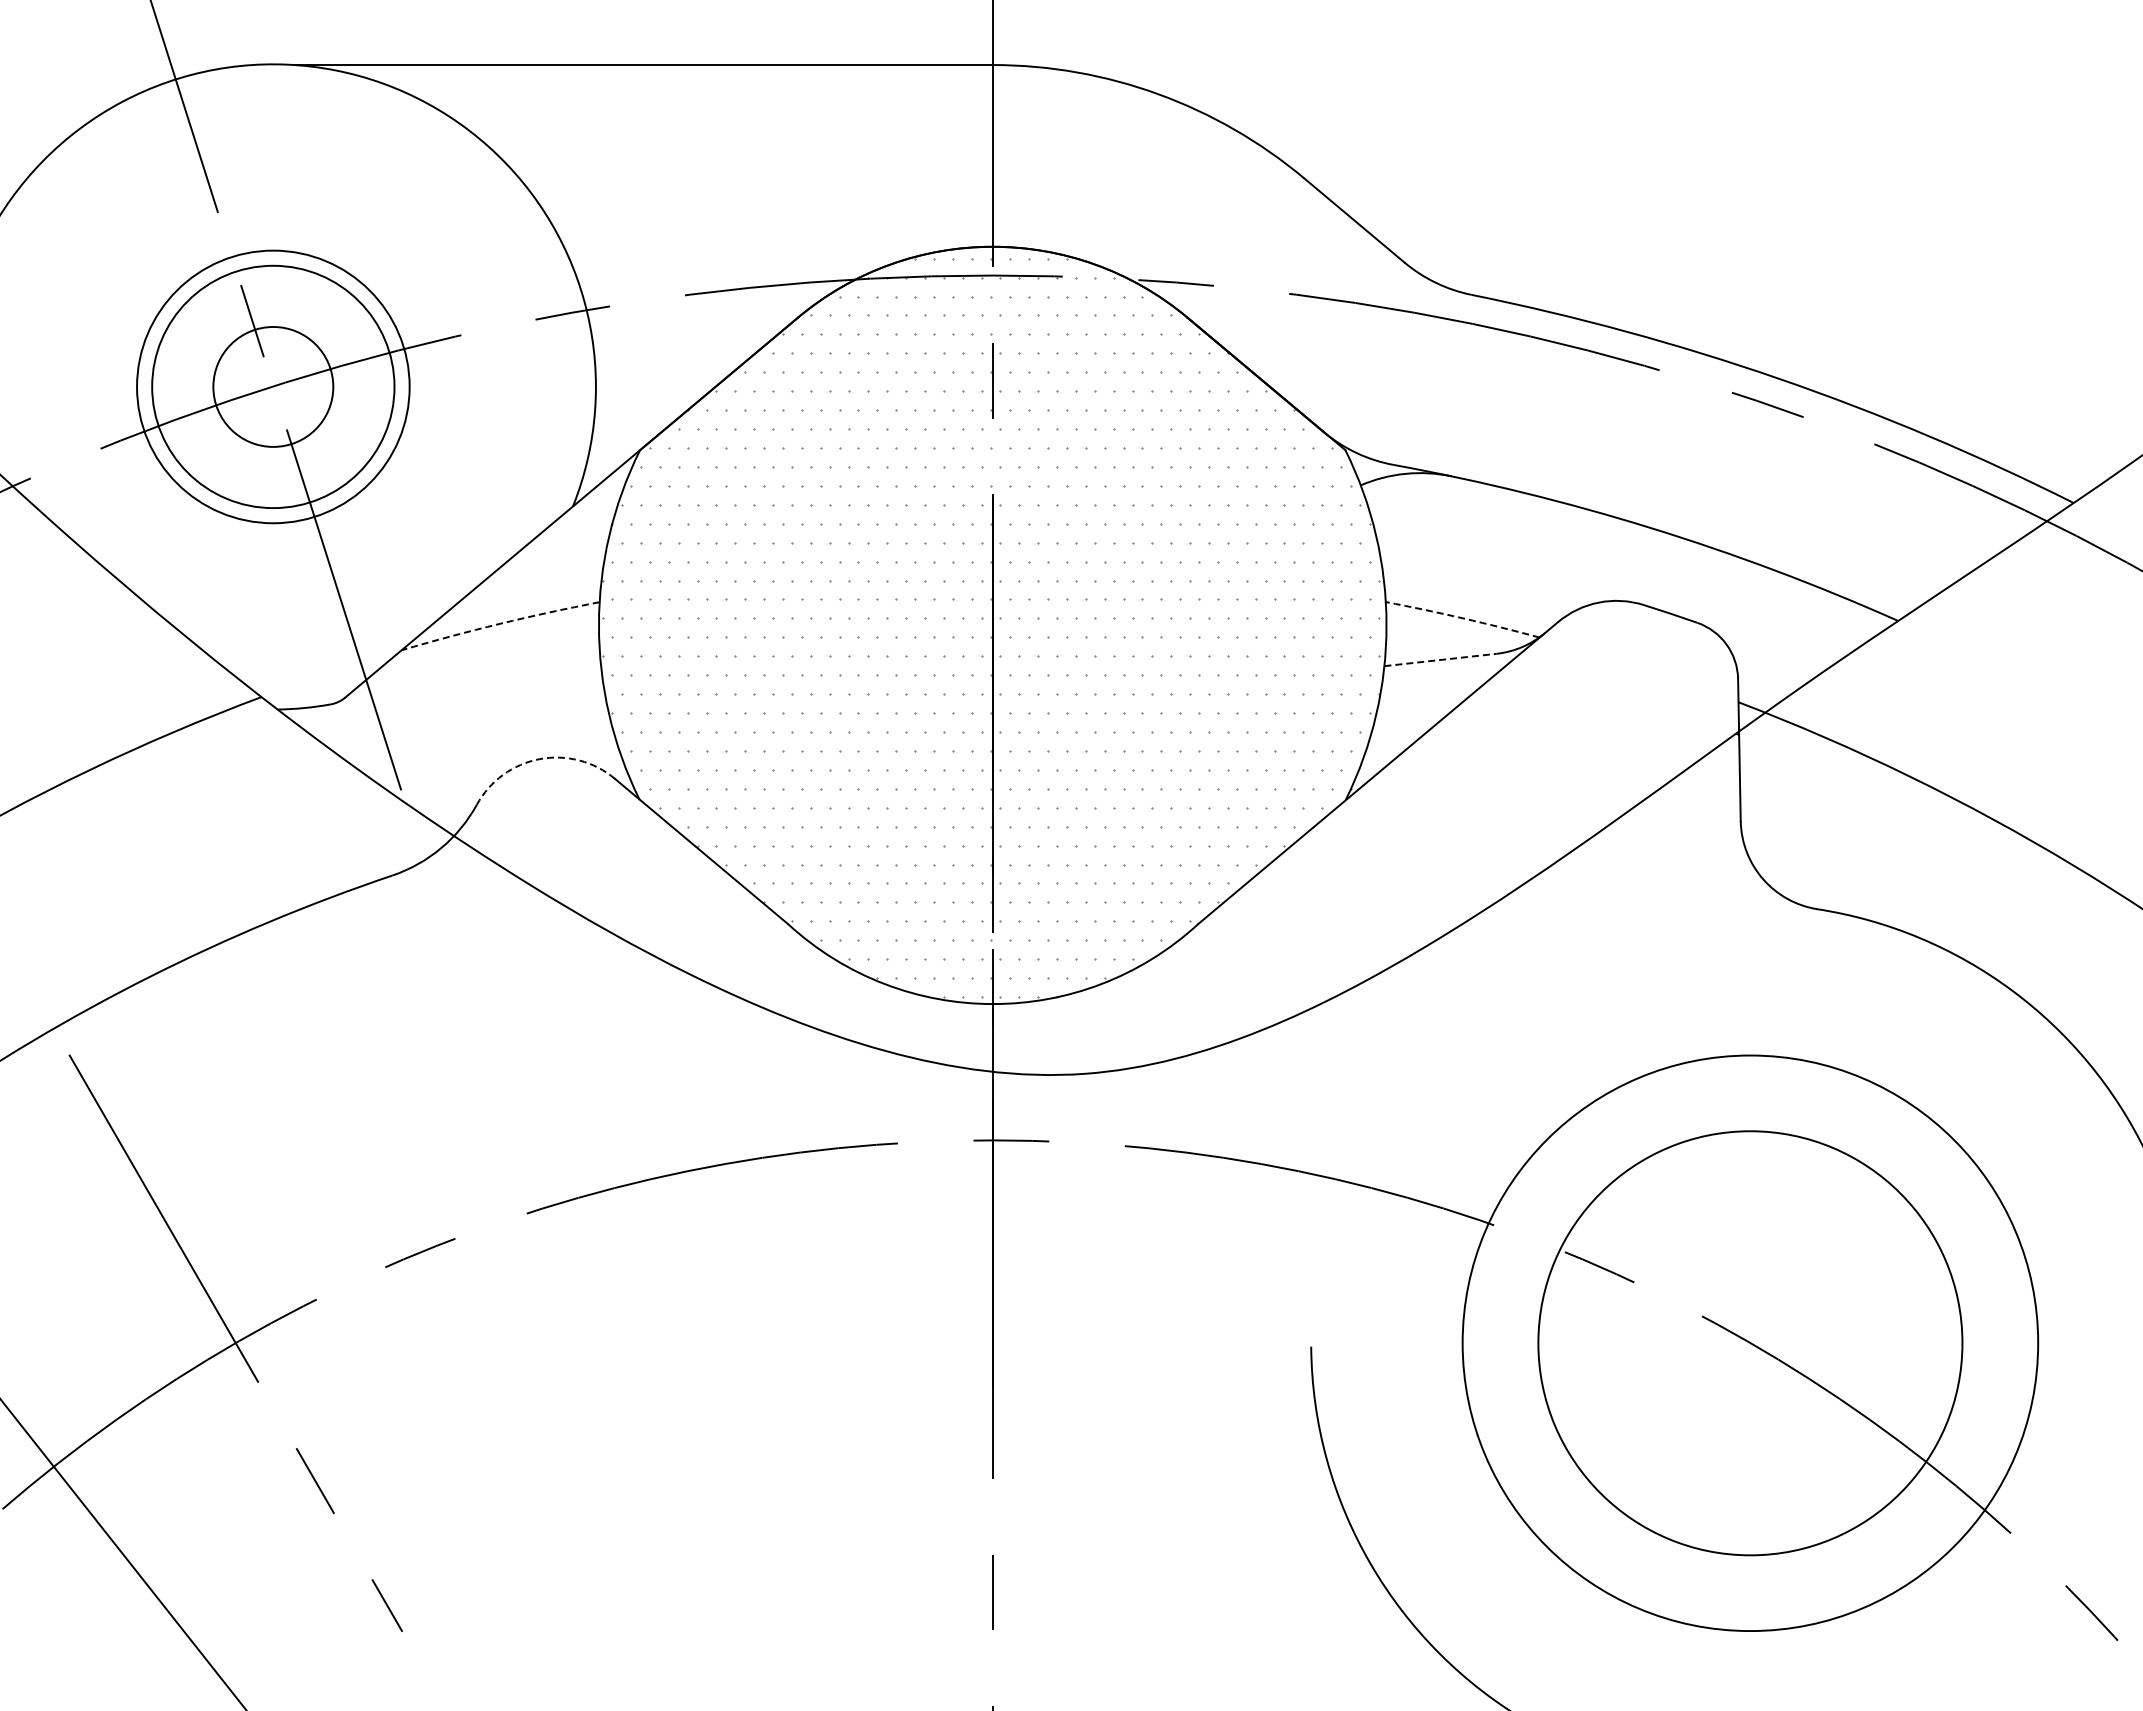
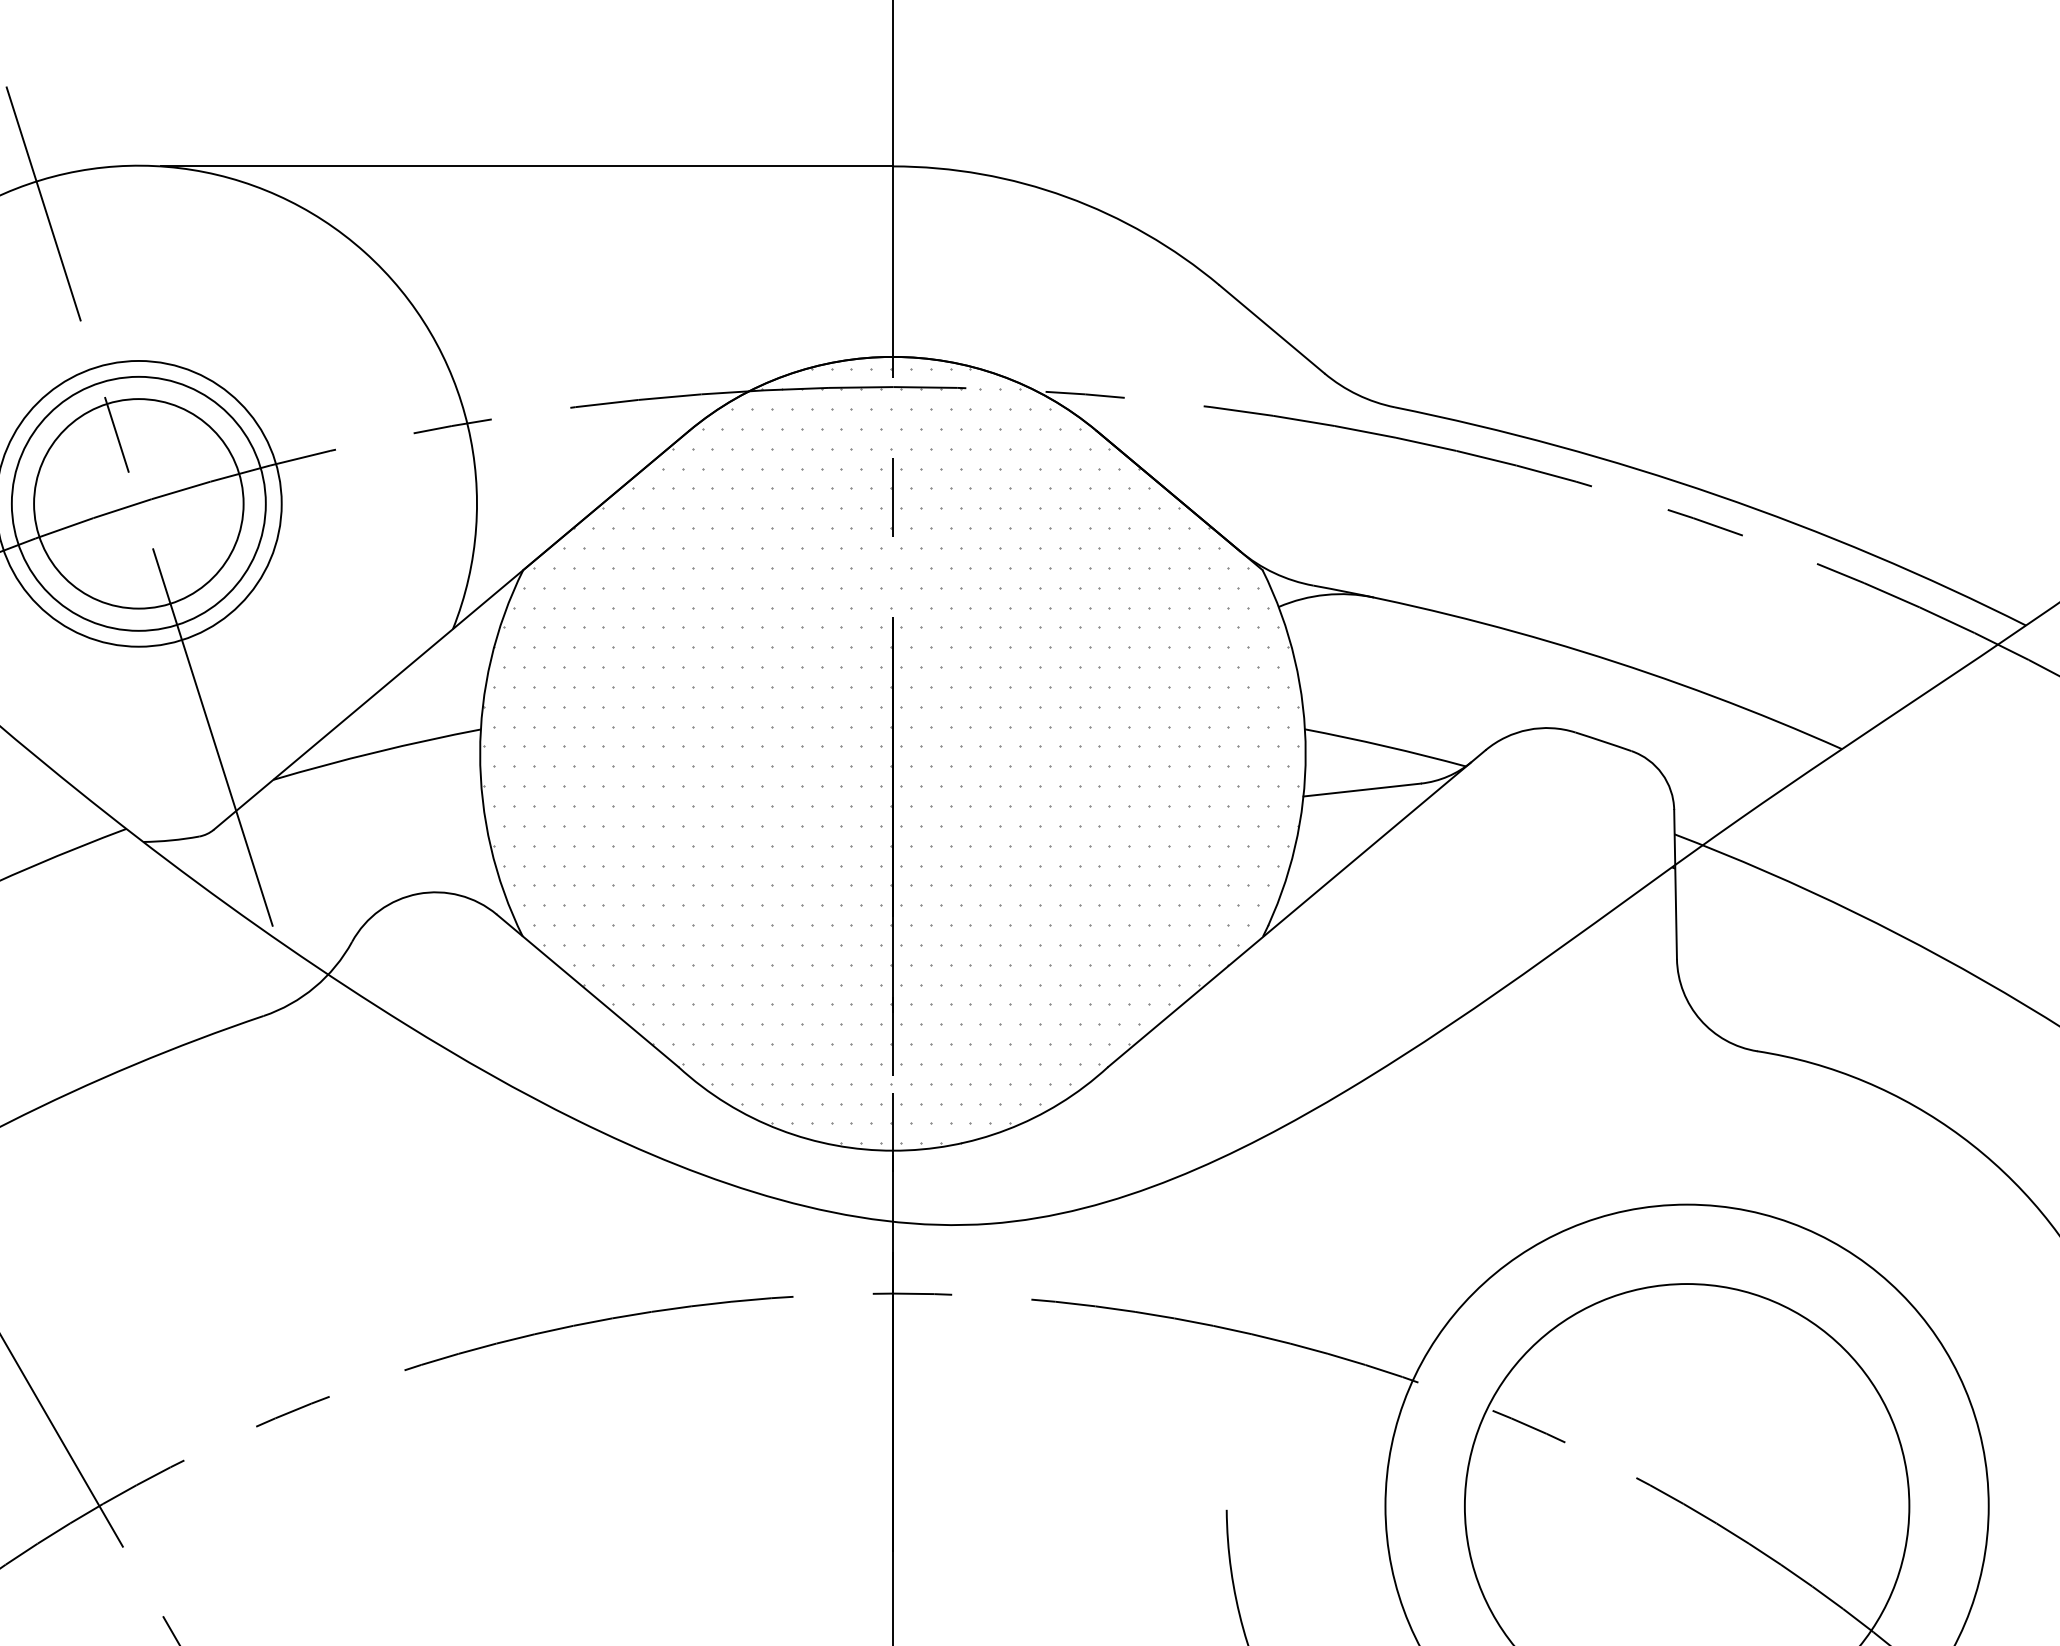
circle: (273, 386) -> (139, 503), size x1.67
arc: (1463, 618) -> (1386, 746), dashed -> solid
arc: (500, 623) -> (376, 751), dashed -> solid
line: (1440, 659) -> (1362, 789), dashed -> solid
arc: (539, 759) -> (417, 894), dashed -> solid

